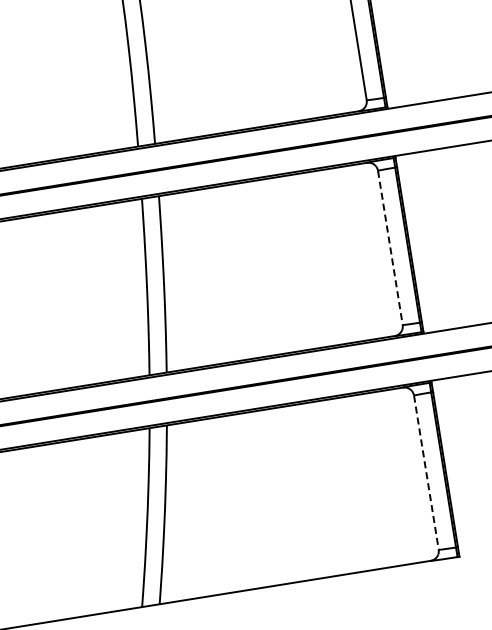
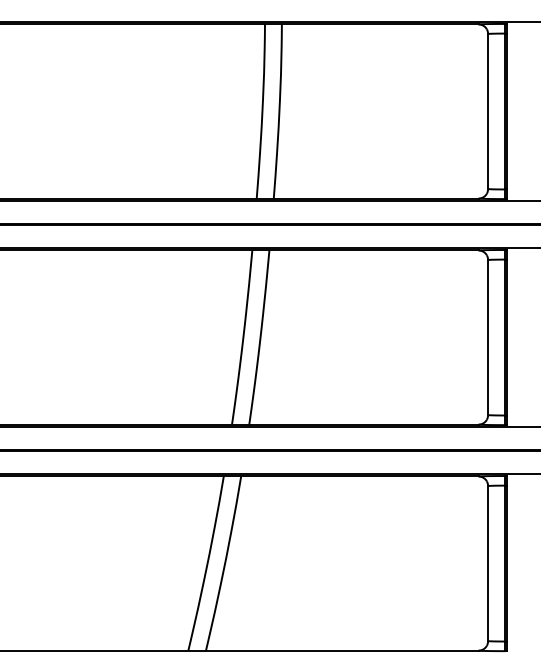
line: (390, 248) -> (488, 338), dashed -> solid
line: (426, 473) -> (488, 564), dashed -> solid

